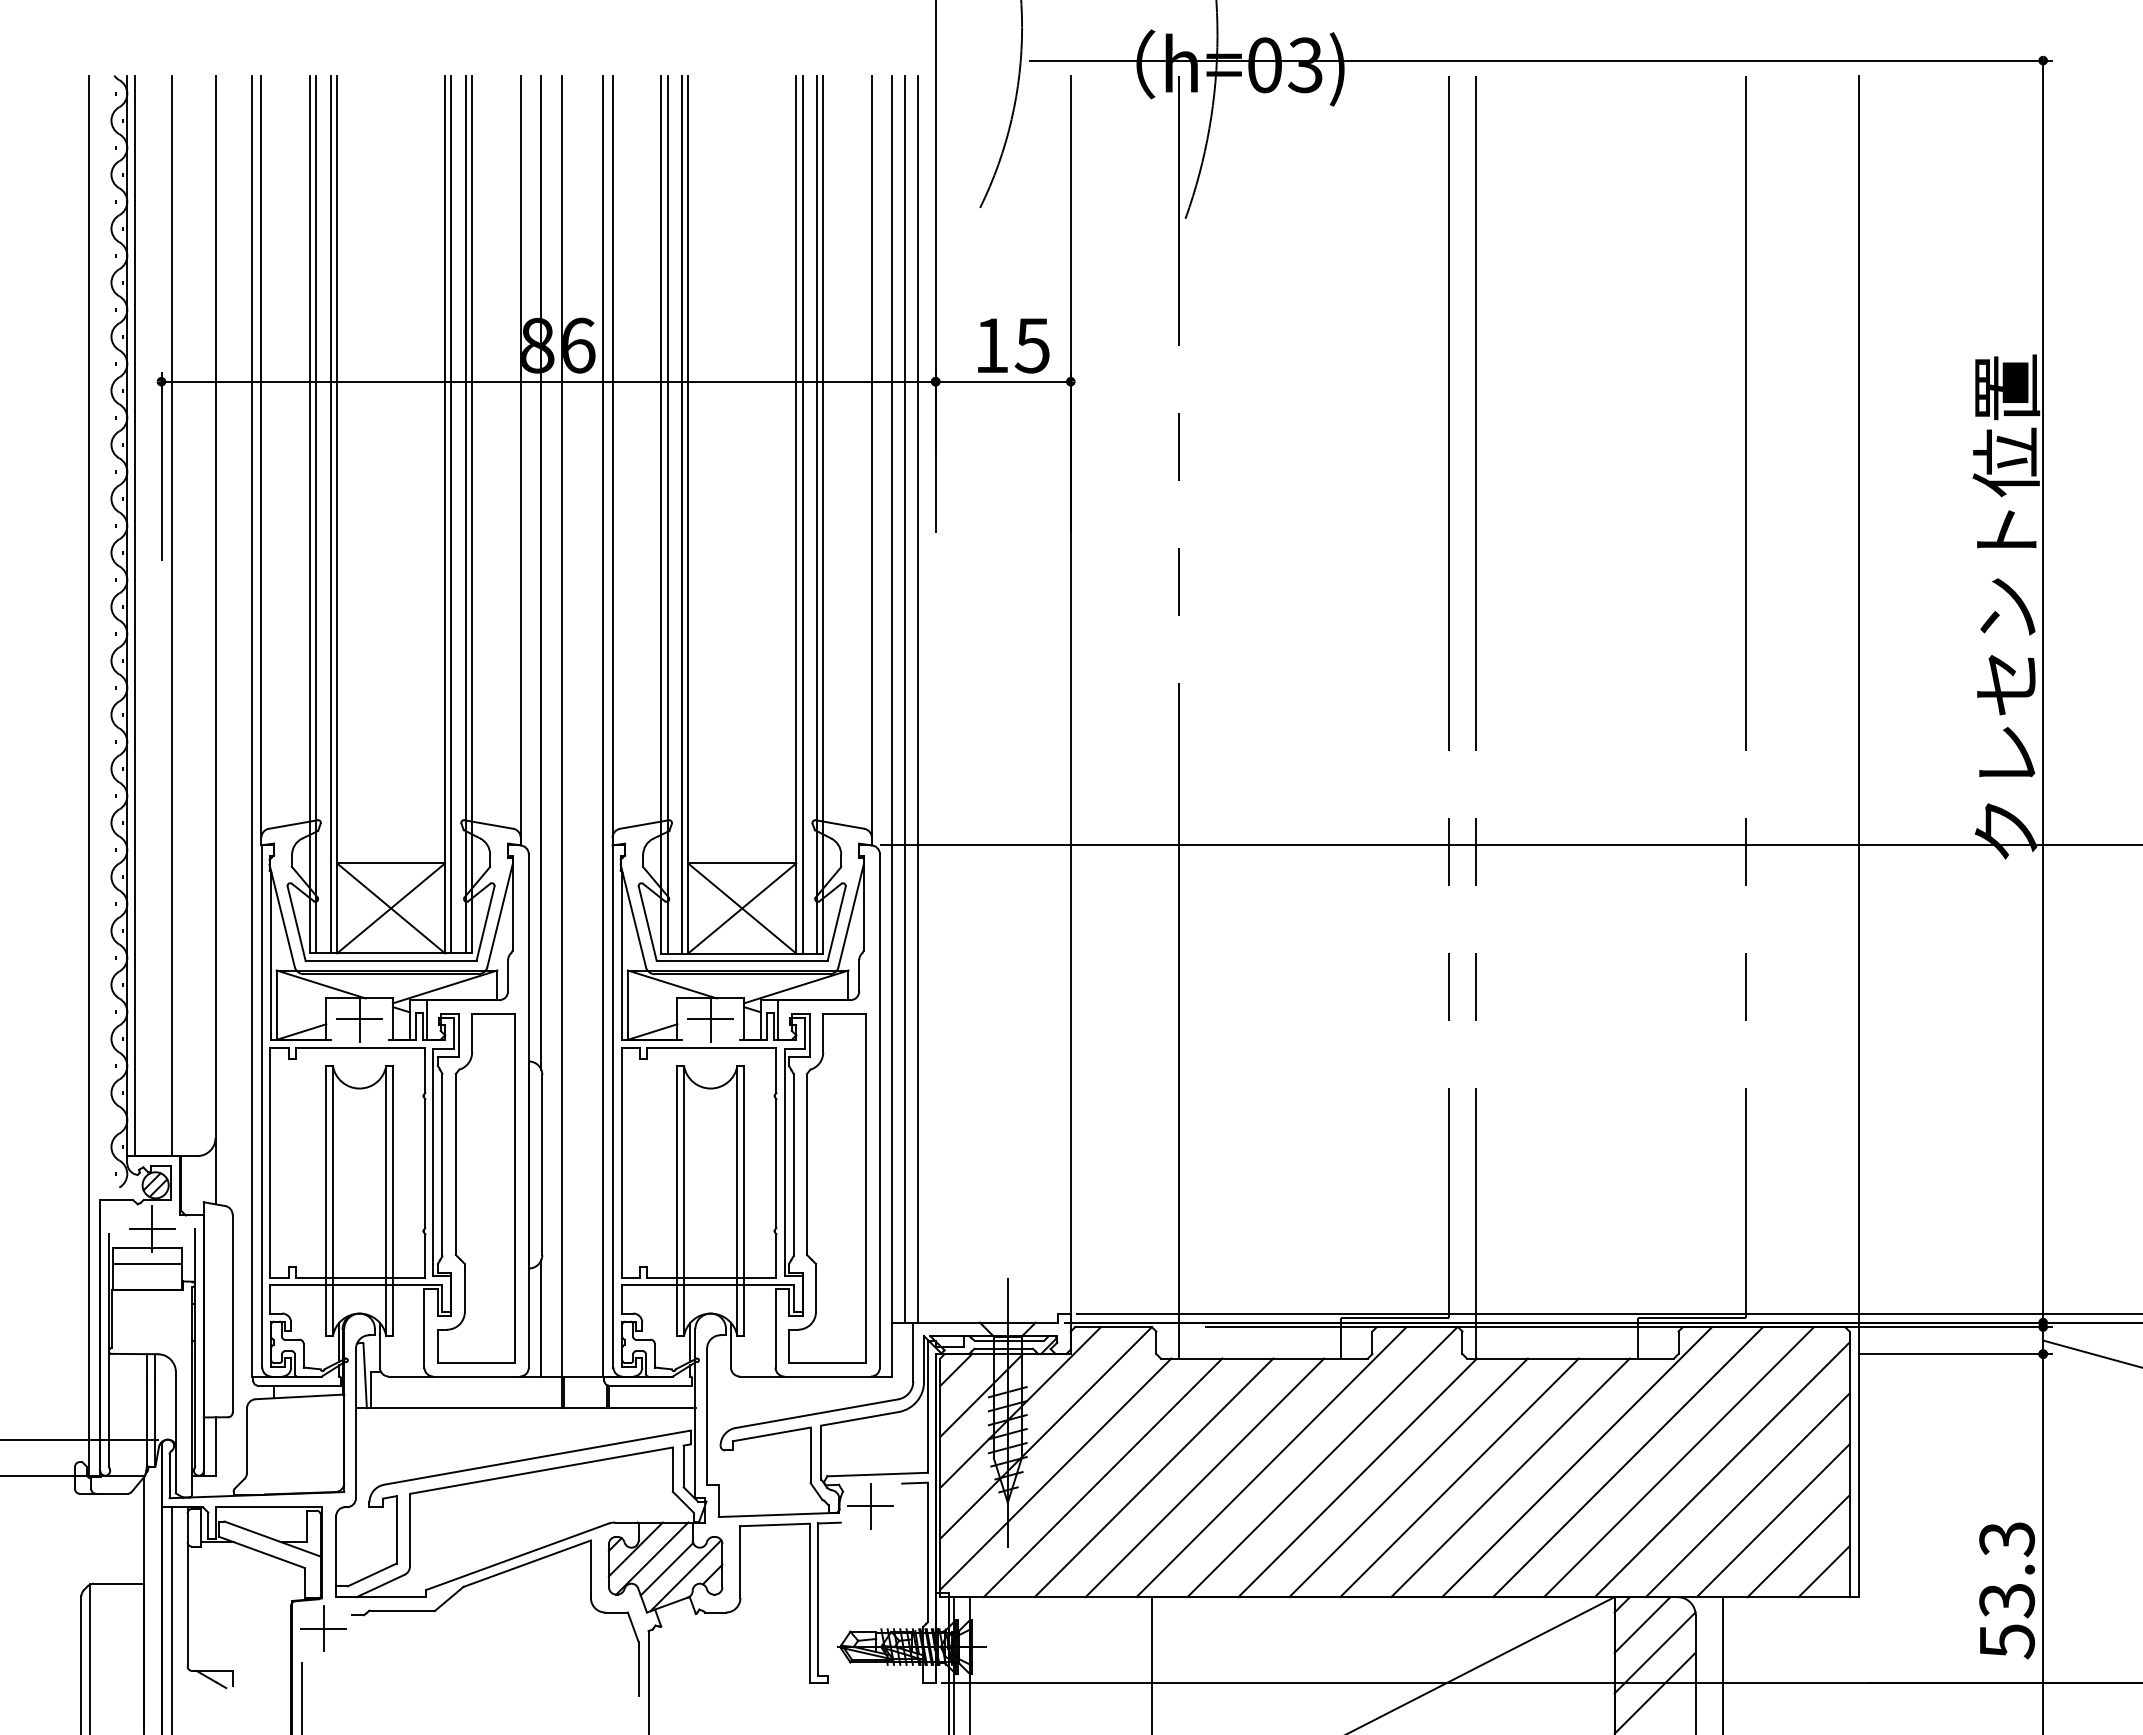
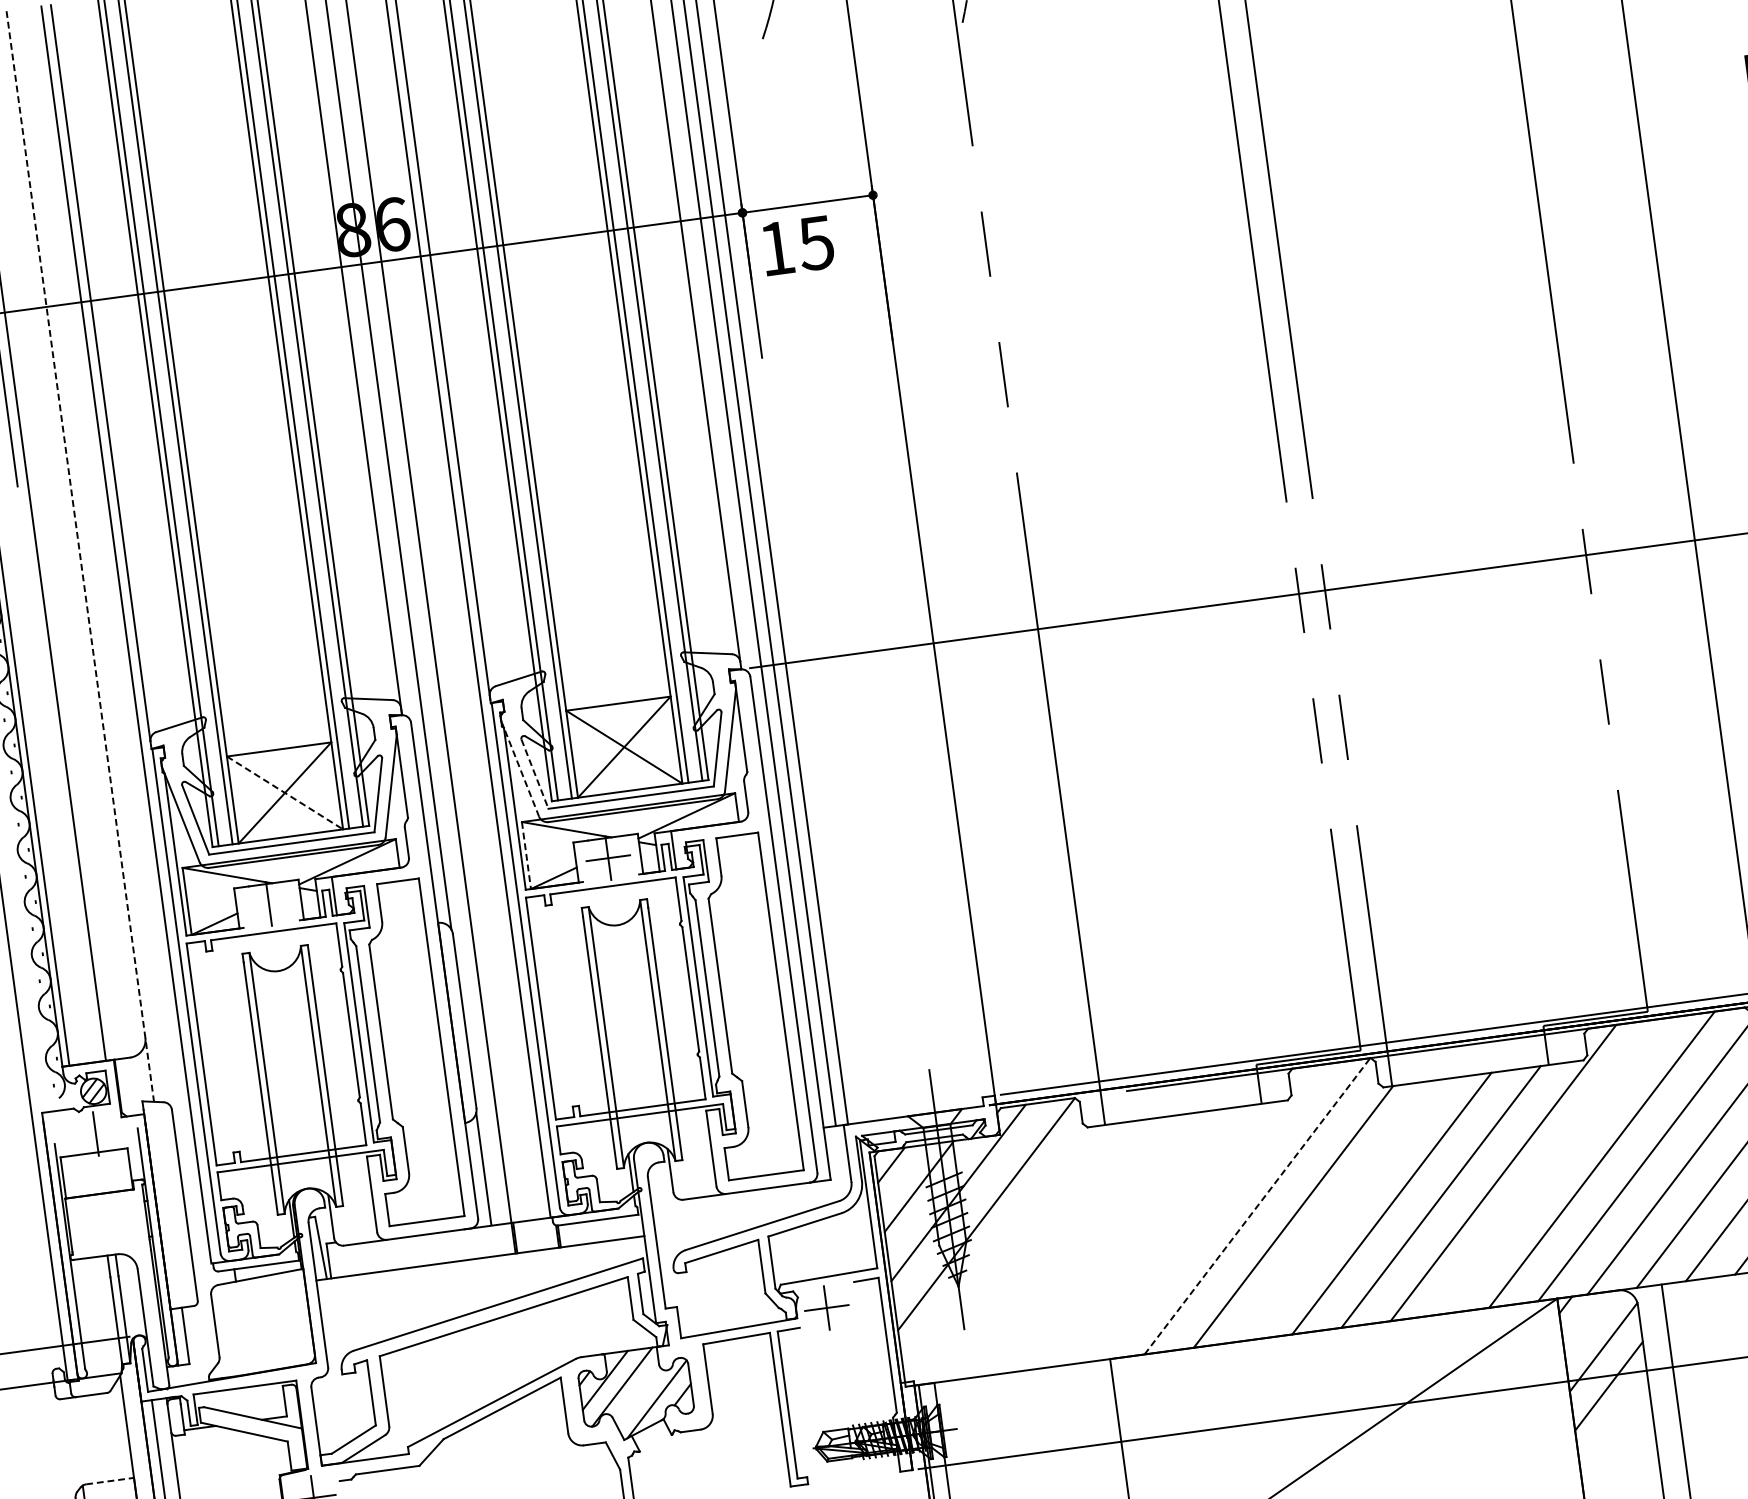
text: (1013, 345) -> (797, 245), moved
line: (215, 640) -> (80, 557), solid -> dashed
line: (391, 908) -> (285, 793), solid -> dashed
line: (633, 916) -> (520, 769), solid -> dashed
line: (647, 924) -> (534, 775), solid -> dashed
line: (627, 1005) -> (526, 855), solid -> dashed
line: (359, 1019) -> (269, 904), removed
line: (151, 1229) -> (95, 1134), removed
line: (147, 1263) -> (96, 1167), removed
line: (1271, 1462) -> (1208, 1213), removed
line: (1322, 1462) -> (1257, 1206), solid -> dashed
line: (1628, 1462) -> (1553, 1166), removed
line: (1055, 1473) -> (1000, 1252), removed
line: (1102, 1477) -> (1046, 1249), removed
line: (1153, 1477) -> (1096, 1243), removed
line: (1204, 1477) -> (1145, 1236), removed
line: (1408, 1477) -> (1342, 1209), removed
line: (666, 1569) -> (637, 1395), removed
line: (118, 1583) -> (109, 1480), solid -> dashed
line: (1642, 1624) -> (1587, 1321), removed

